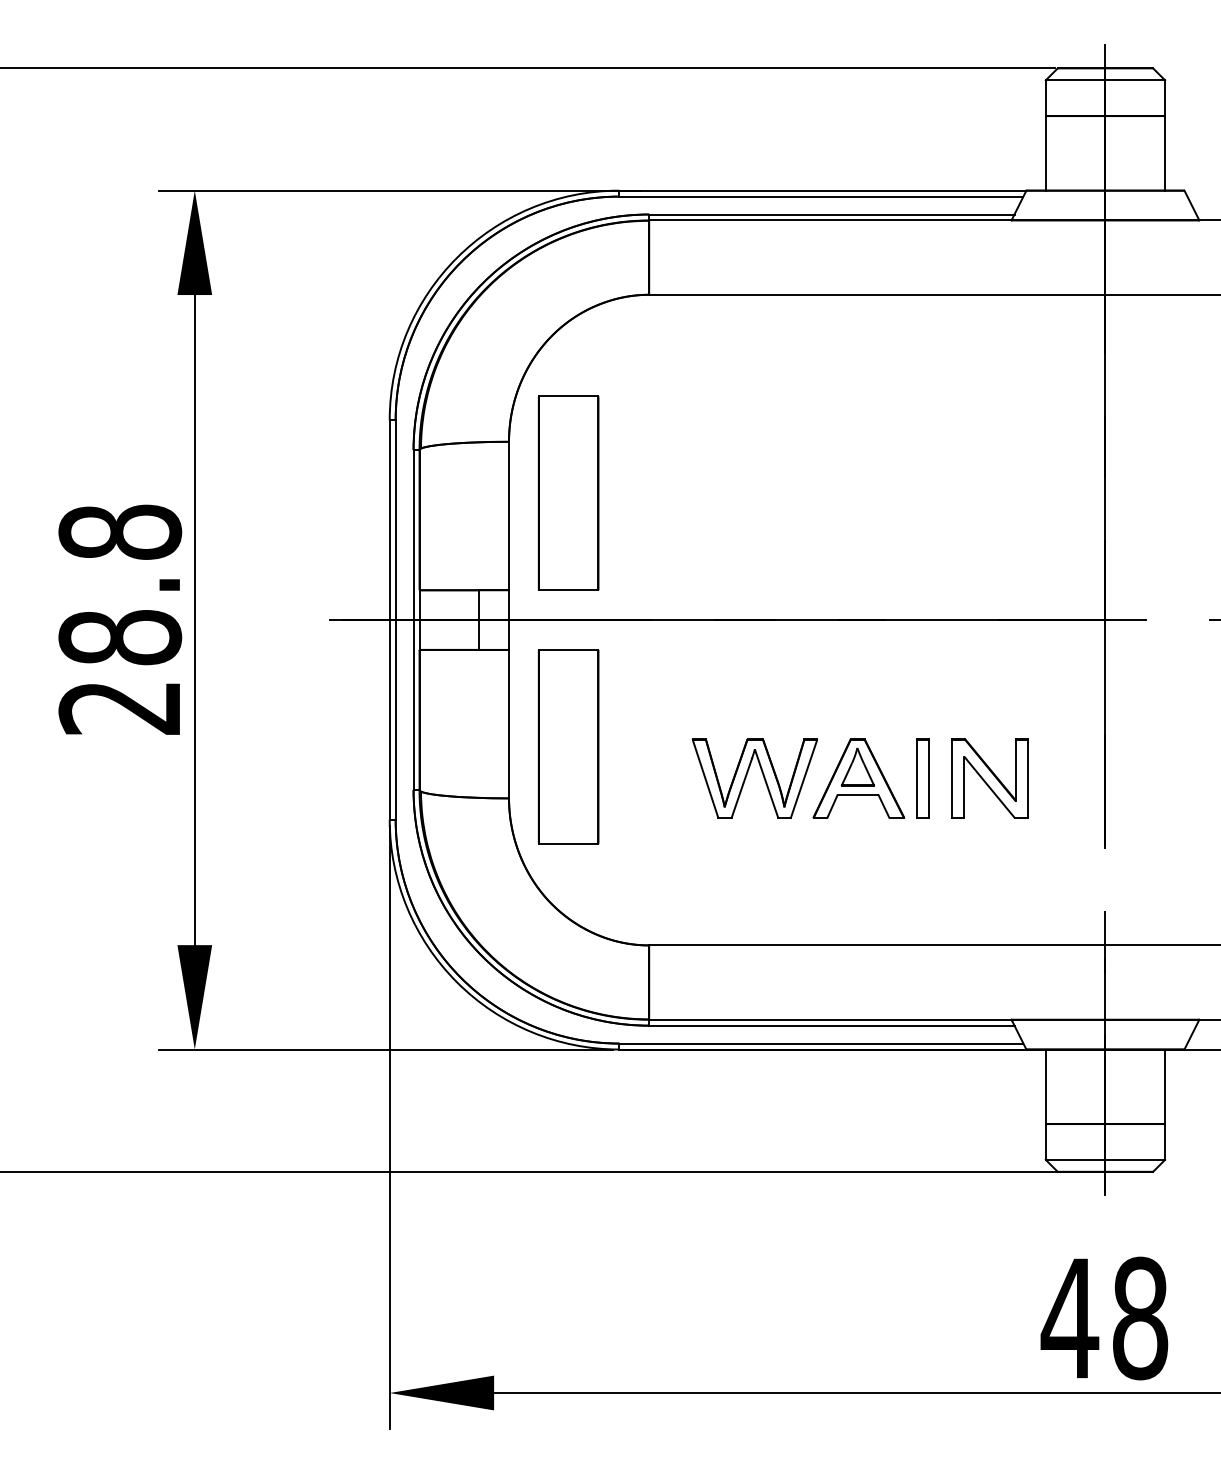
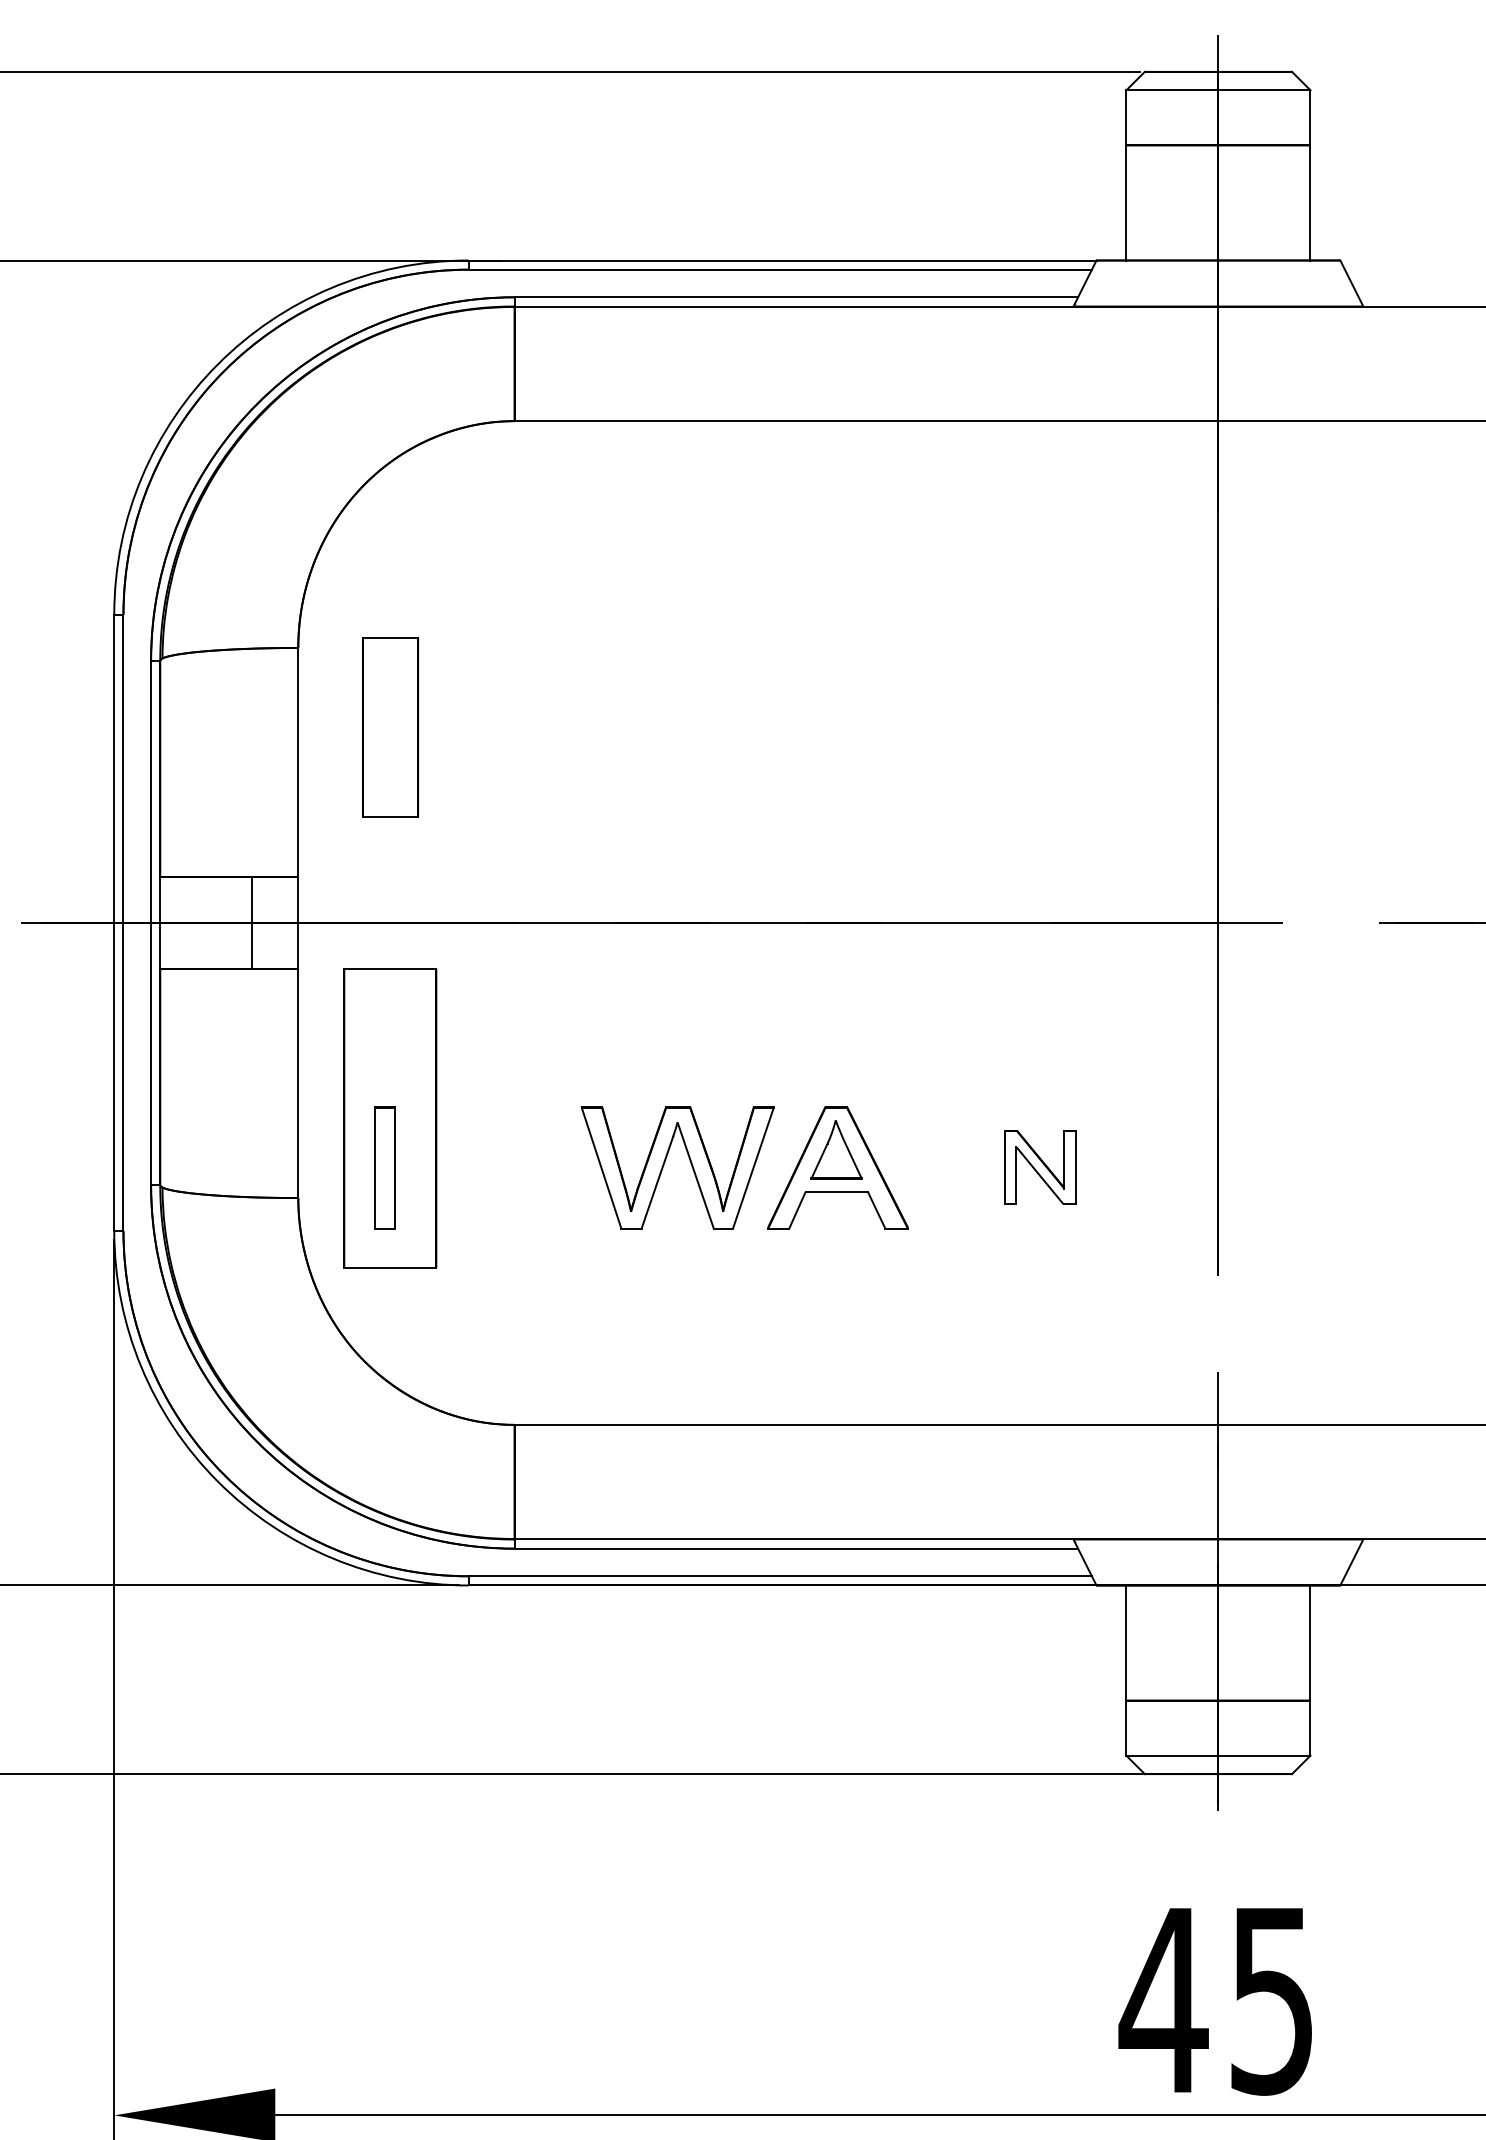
part: (568, 492) -> (390, 726), size x0.6
part: (922, 778) -> (383, 1167), moved
part: (989, 778) -> (1039, 1167), size x0.6
text: (1140, 1318) -> (1272, 2000), 48 -> 45

